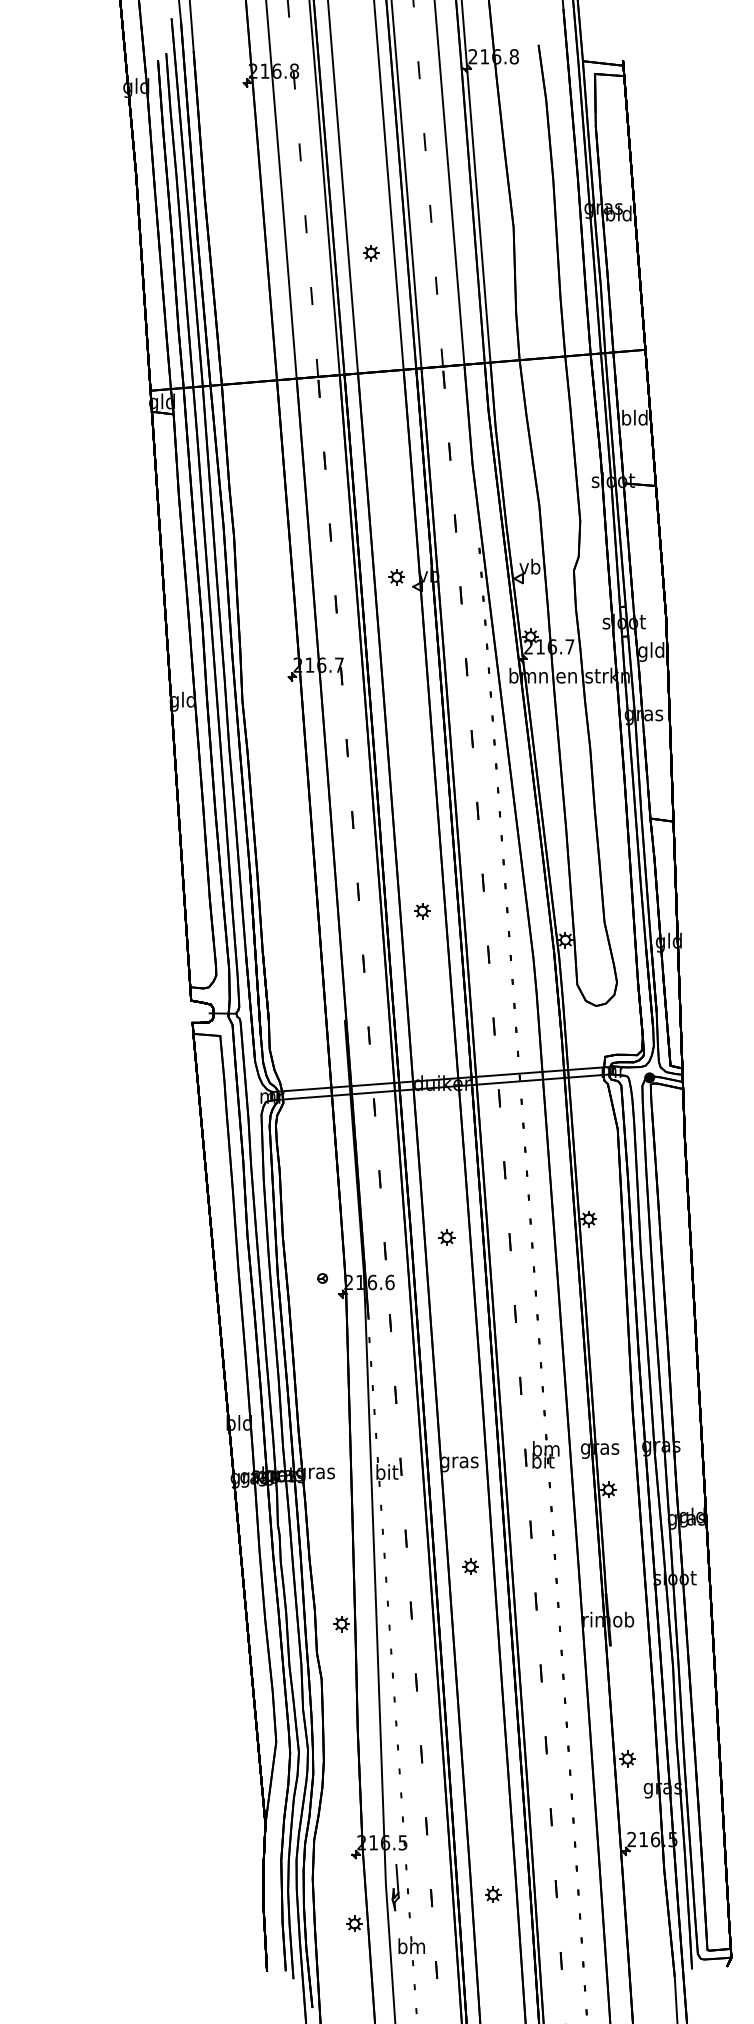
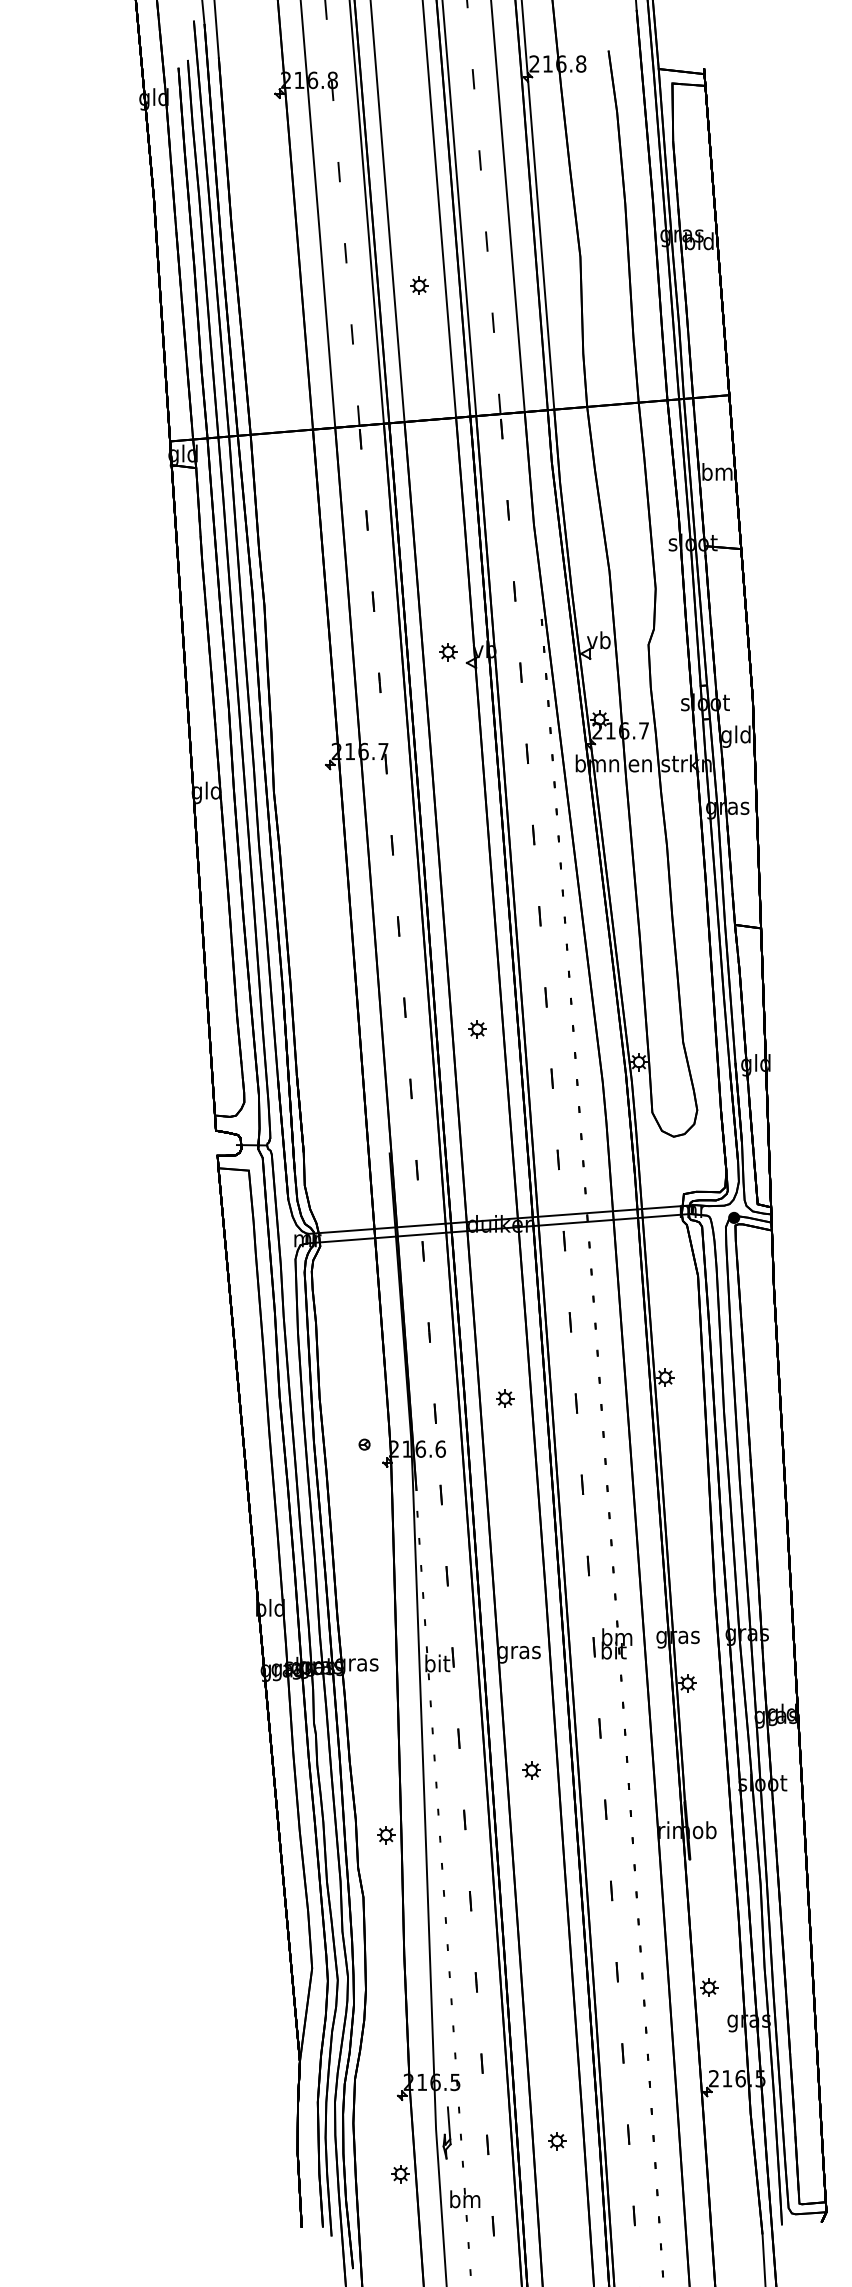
text: (634, 417) -> (717, 471), bld -> bm

